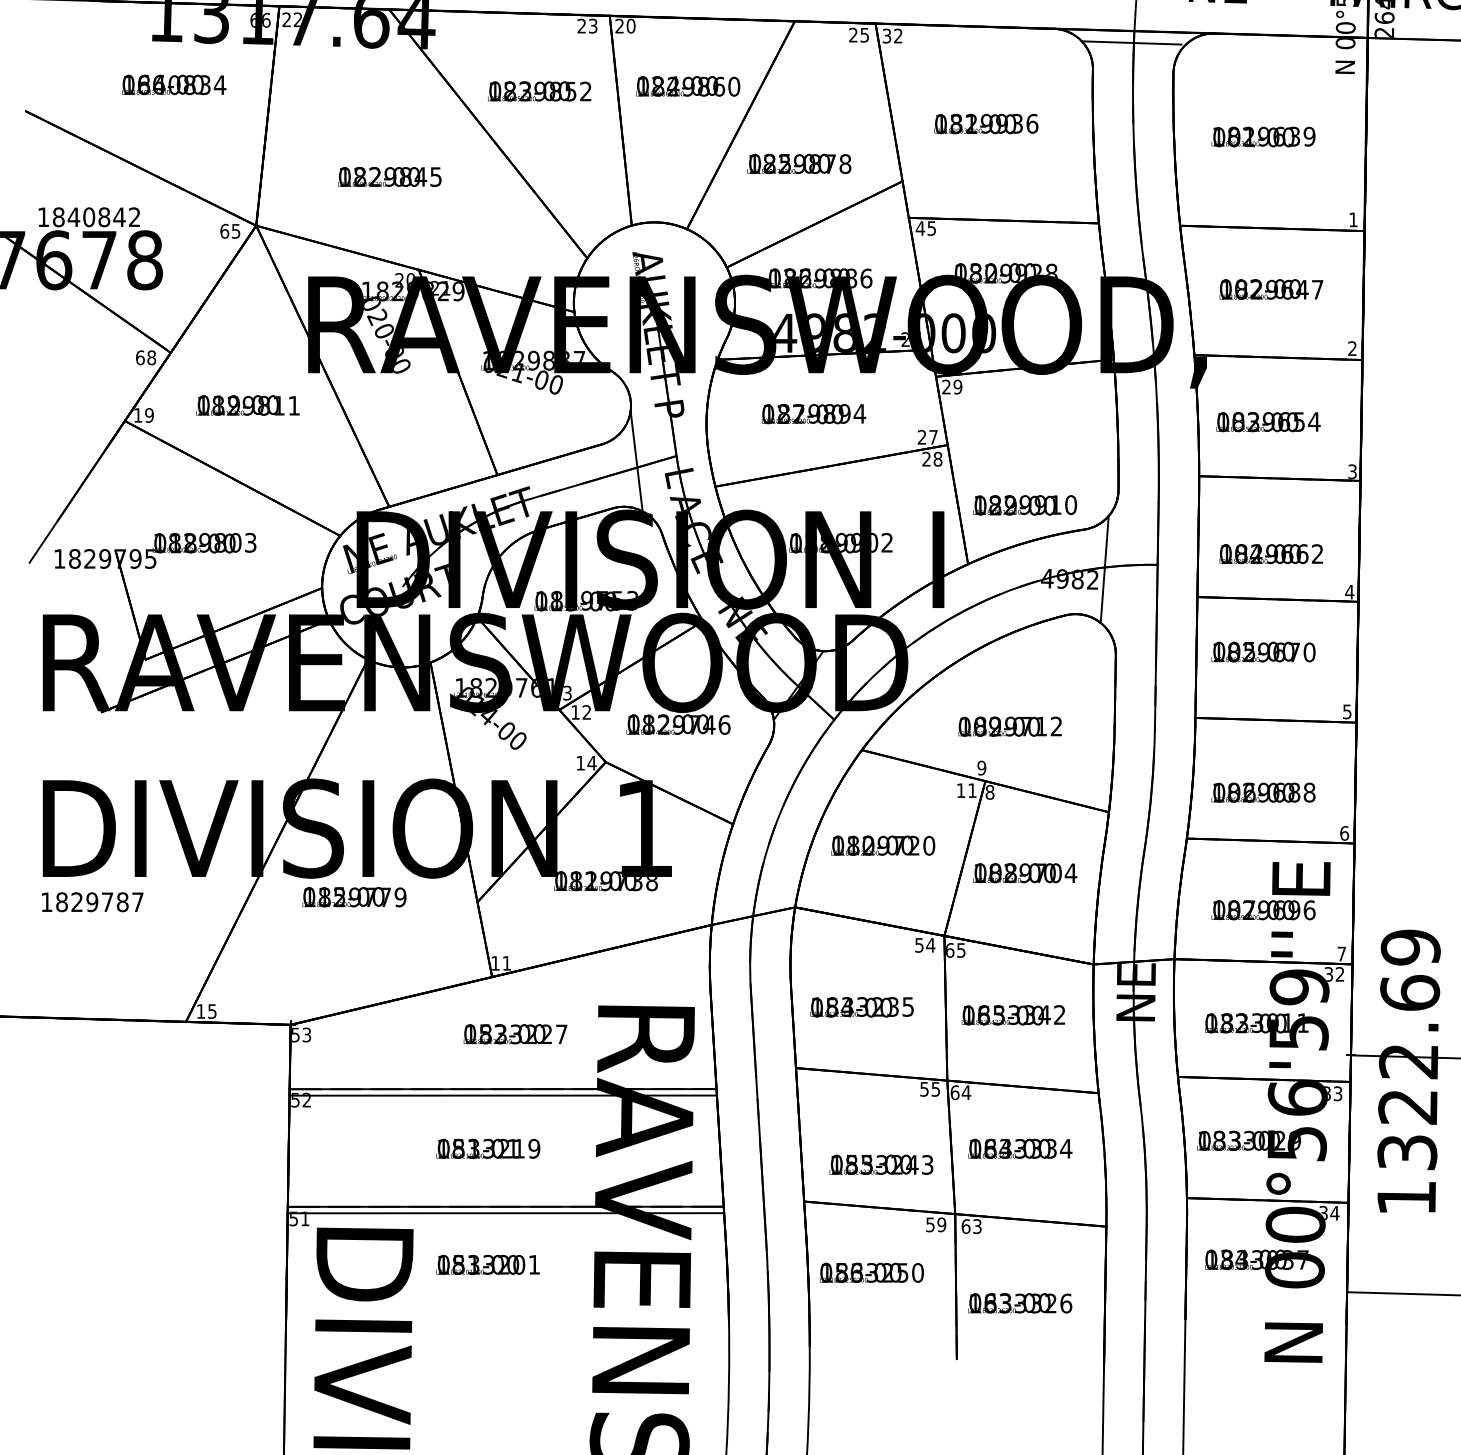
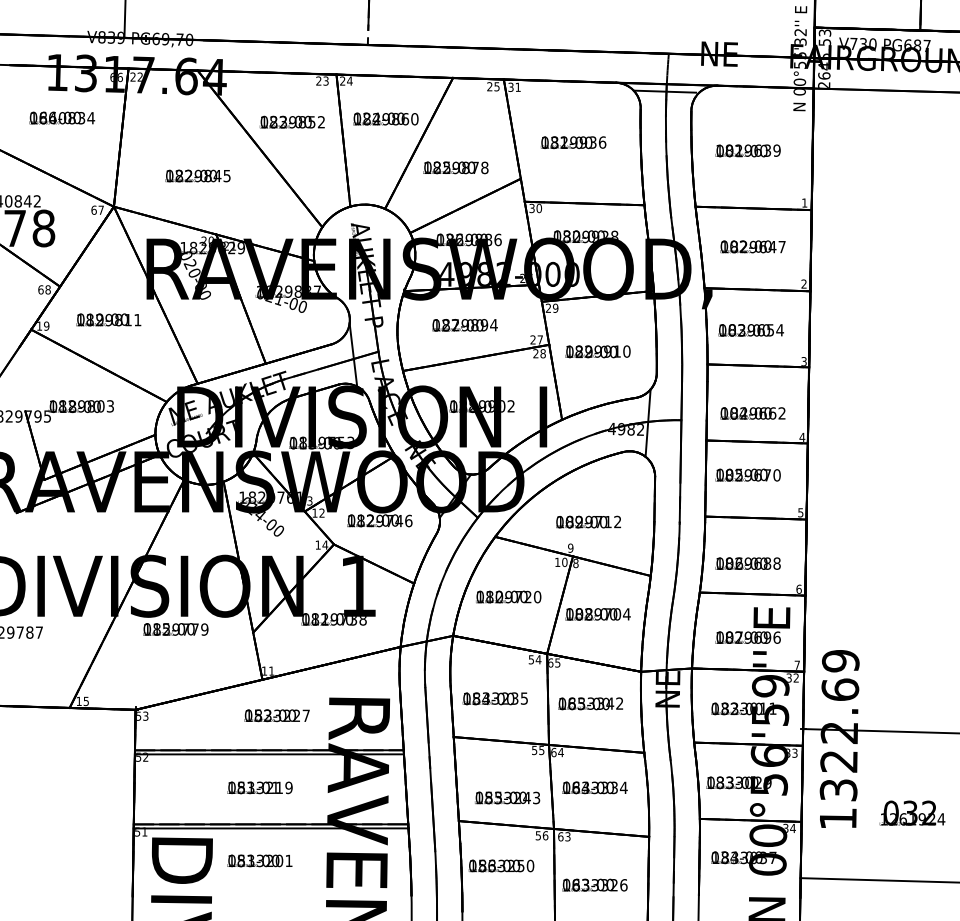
text: (630, 25) -> (349, 80), 20 -> 24
text: (897, 34) -> (517, 86), 32 -> 31
text: (925, 228) -> (535, 208), 45 -> 30
text: (234, 230) -> (100, 209), 65 -> 67
text: (1024, 504) -> (597, 351), moved
text: (971, 789) -> (564, 561), 11 -> 10
text: (941, 1224) -> (545, 835), 59 -> 56

